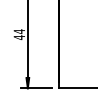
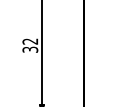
text: (19, 34) -> (30, 45), 44 -> 32

